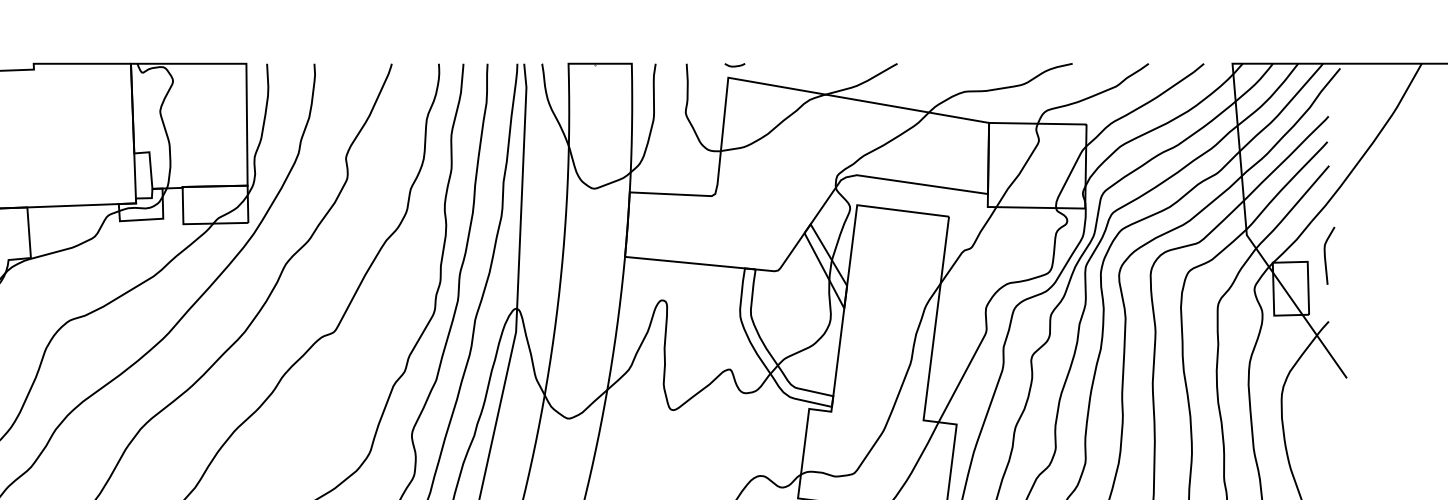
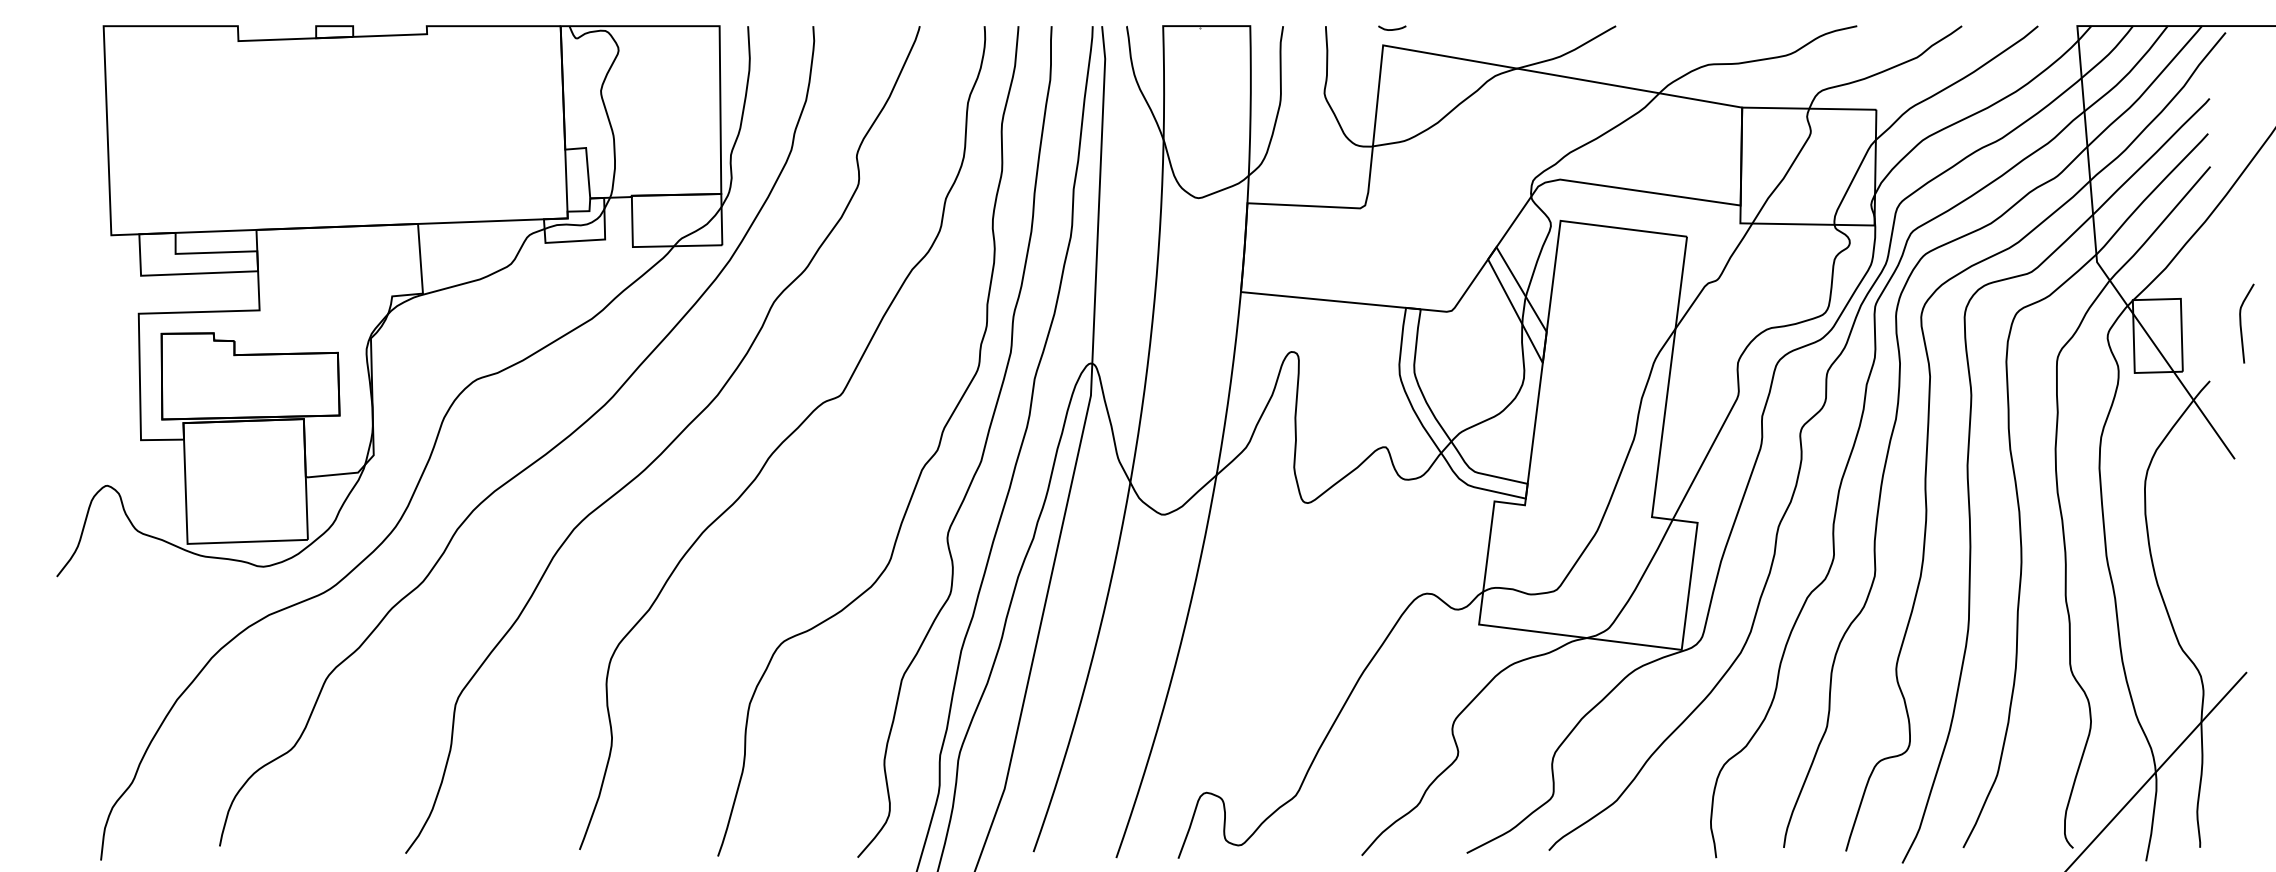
curve: (1325, 255) -> (2241, 323), moved

